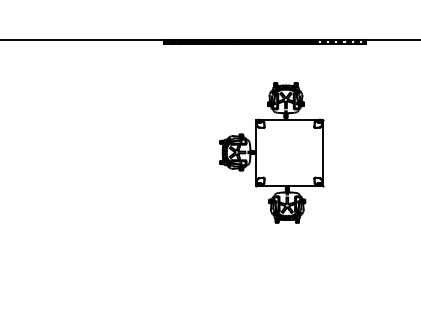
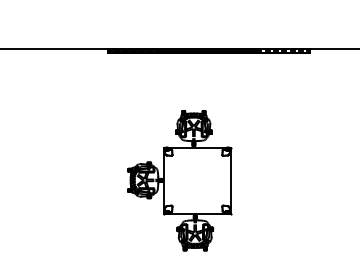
part: (271, 152) -> (179, 180), moved

